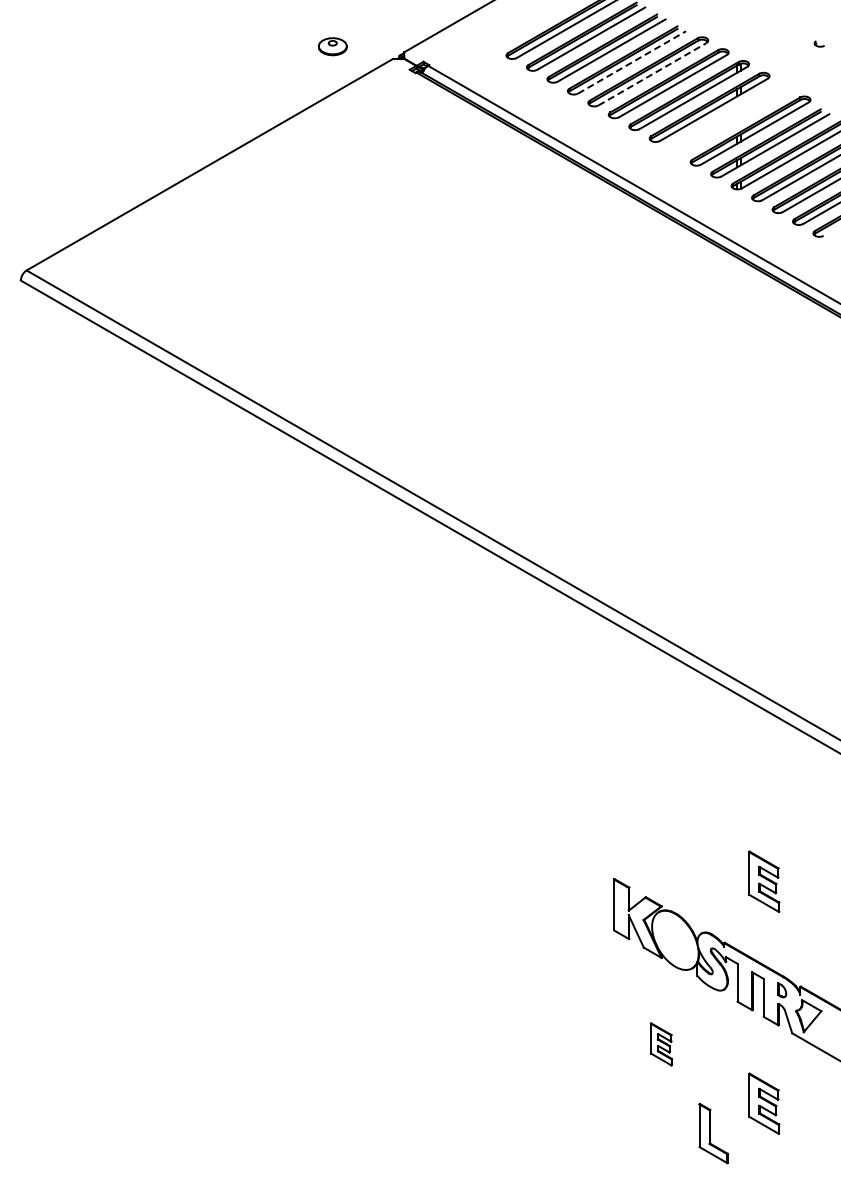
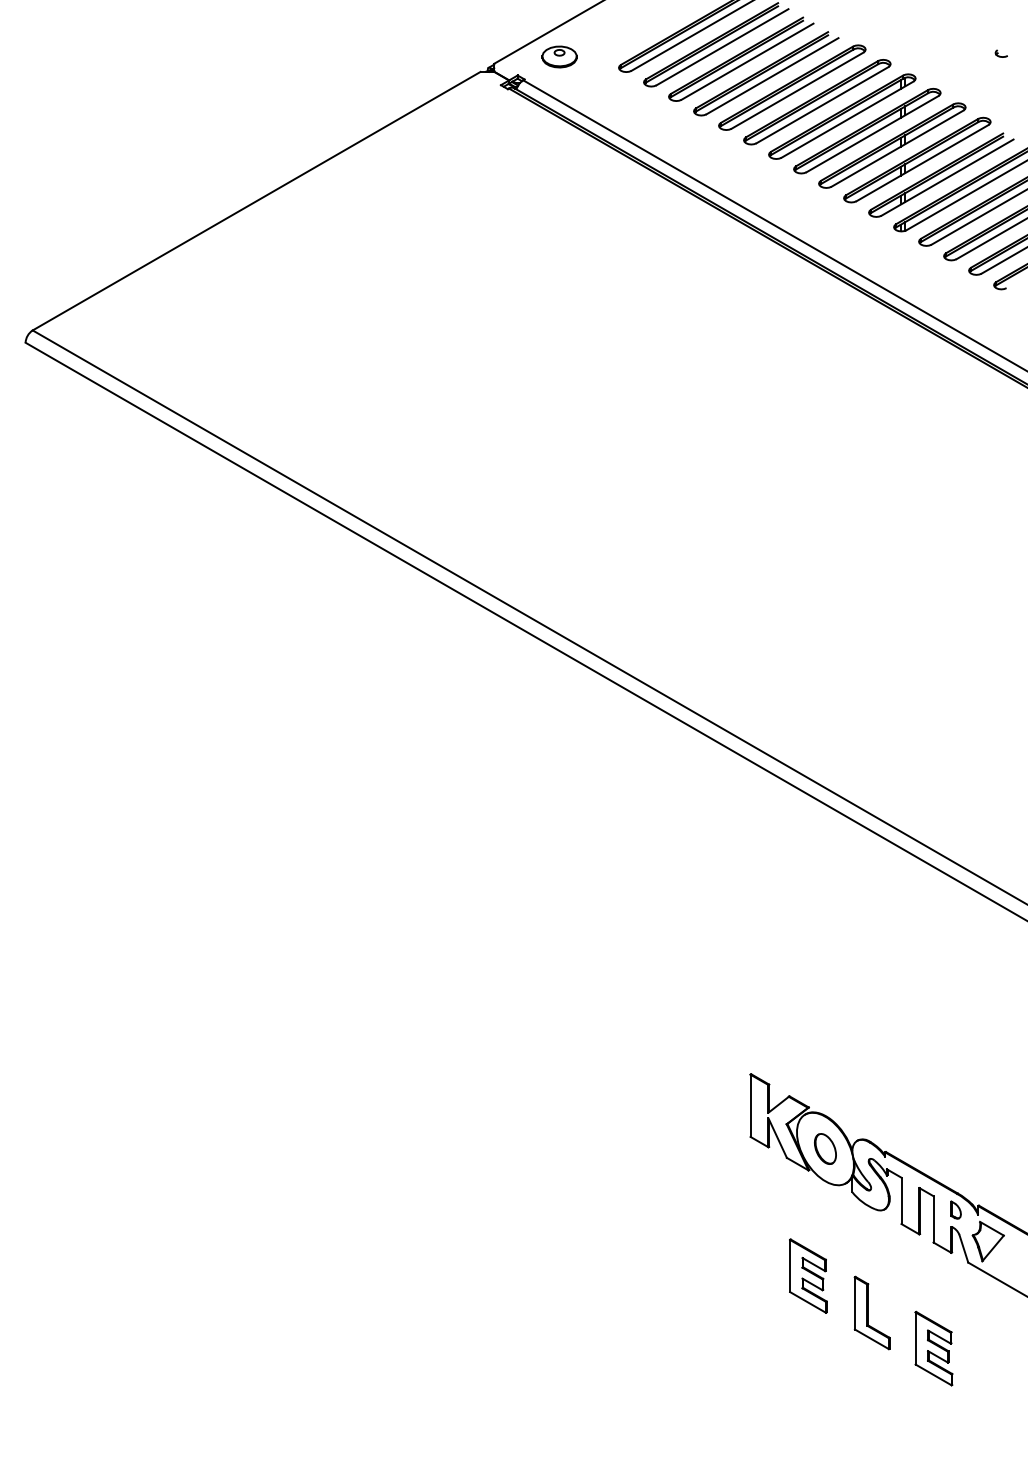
part: (332, 46) -> (559, 56), moved
line: (632, 62) -> (773, 76), dashed -> solid
line: (652, 74) -> (797, 90), dashed -> solid
part: (729, 118) -> (891, 144), added
part: (764, 881) -> (934, 1077), removed
part: (674, 940) -> (824, 1149), added
part: (661, 1044) -> (808, 1276), size x1.43
part: (713, 1133) -> (872, 1312), moved

